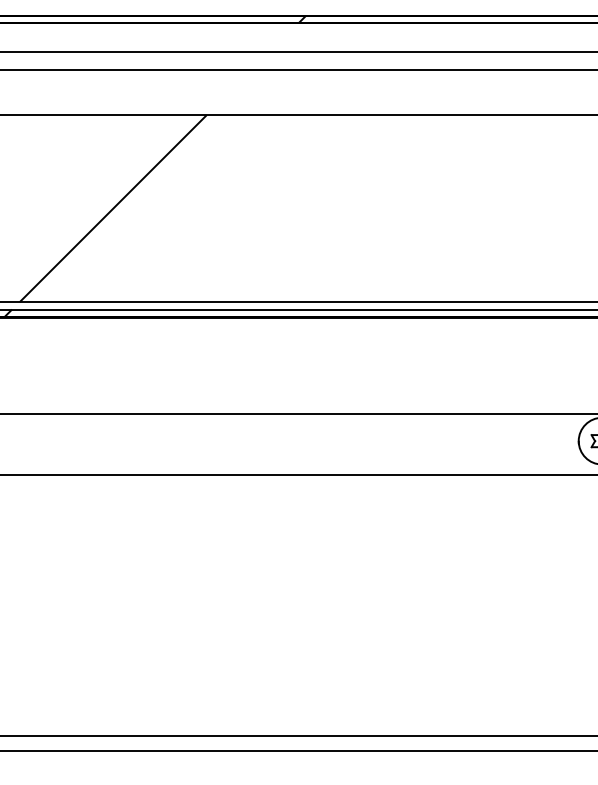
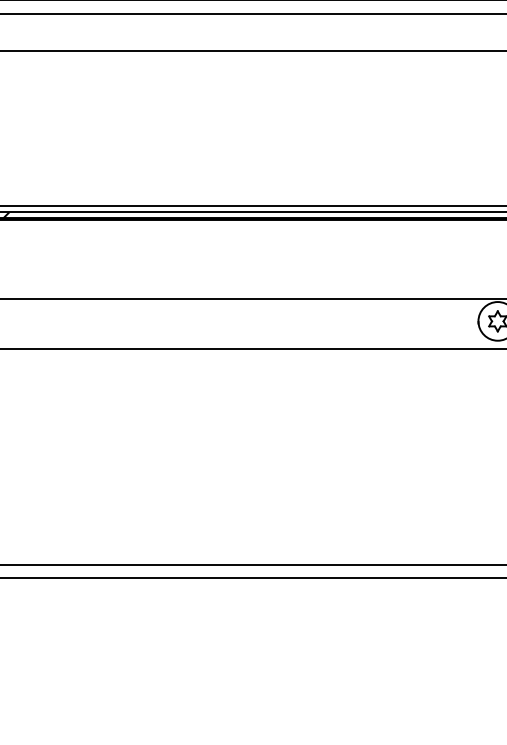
hatch: (112, 208) -> (92, 128), removed

